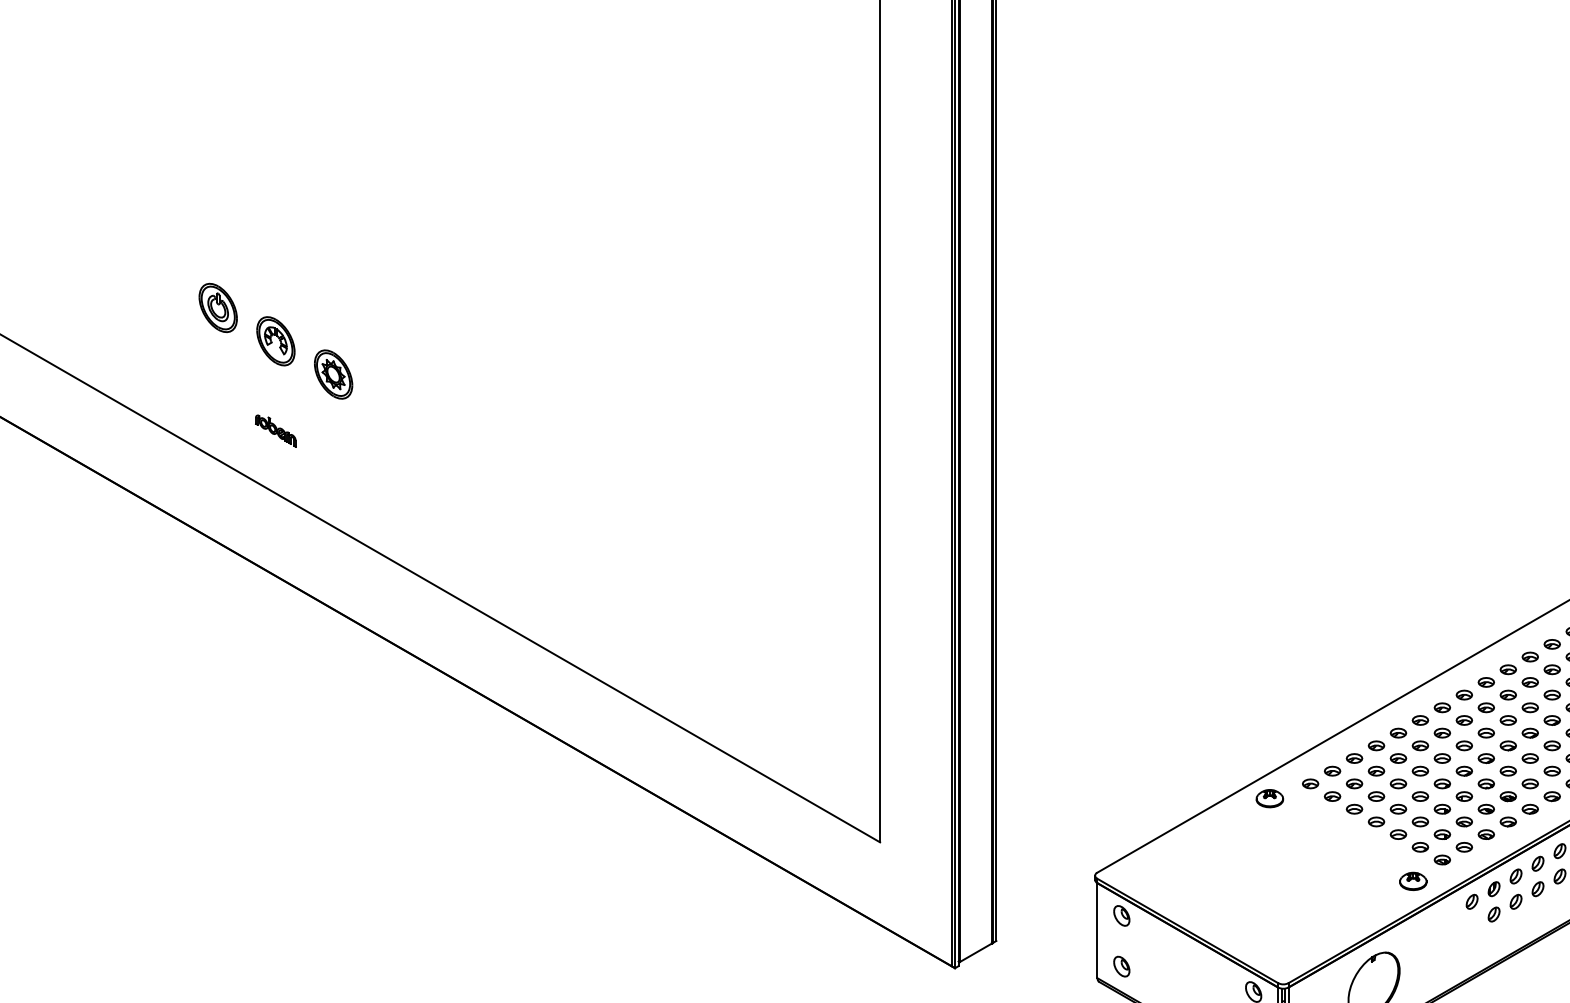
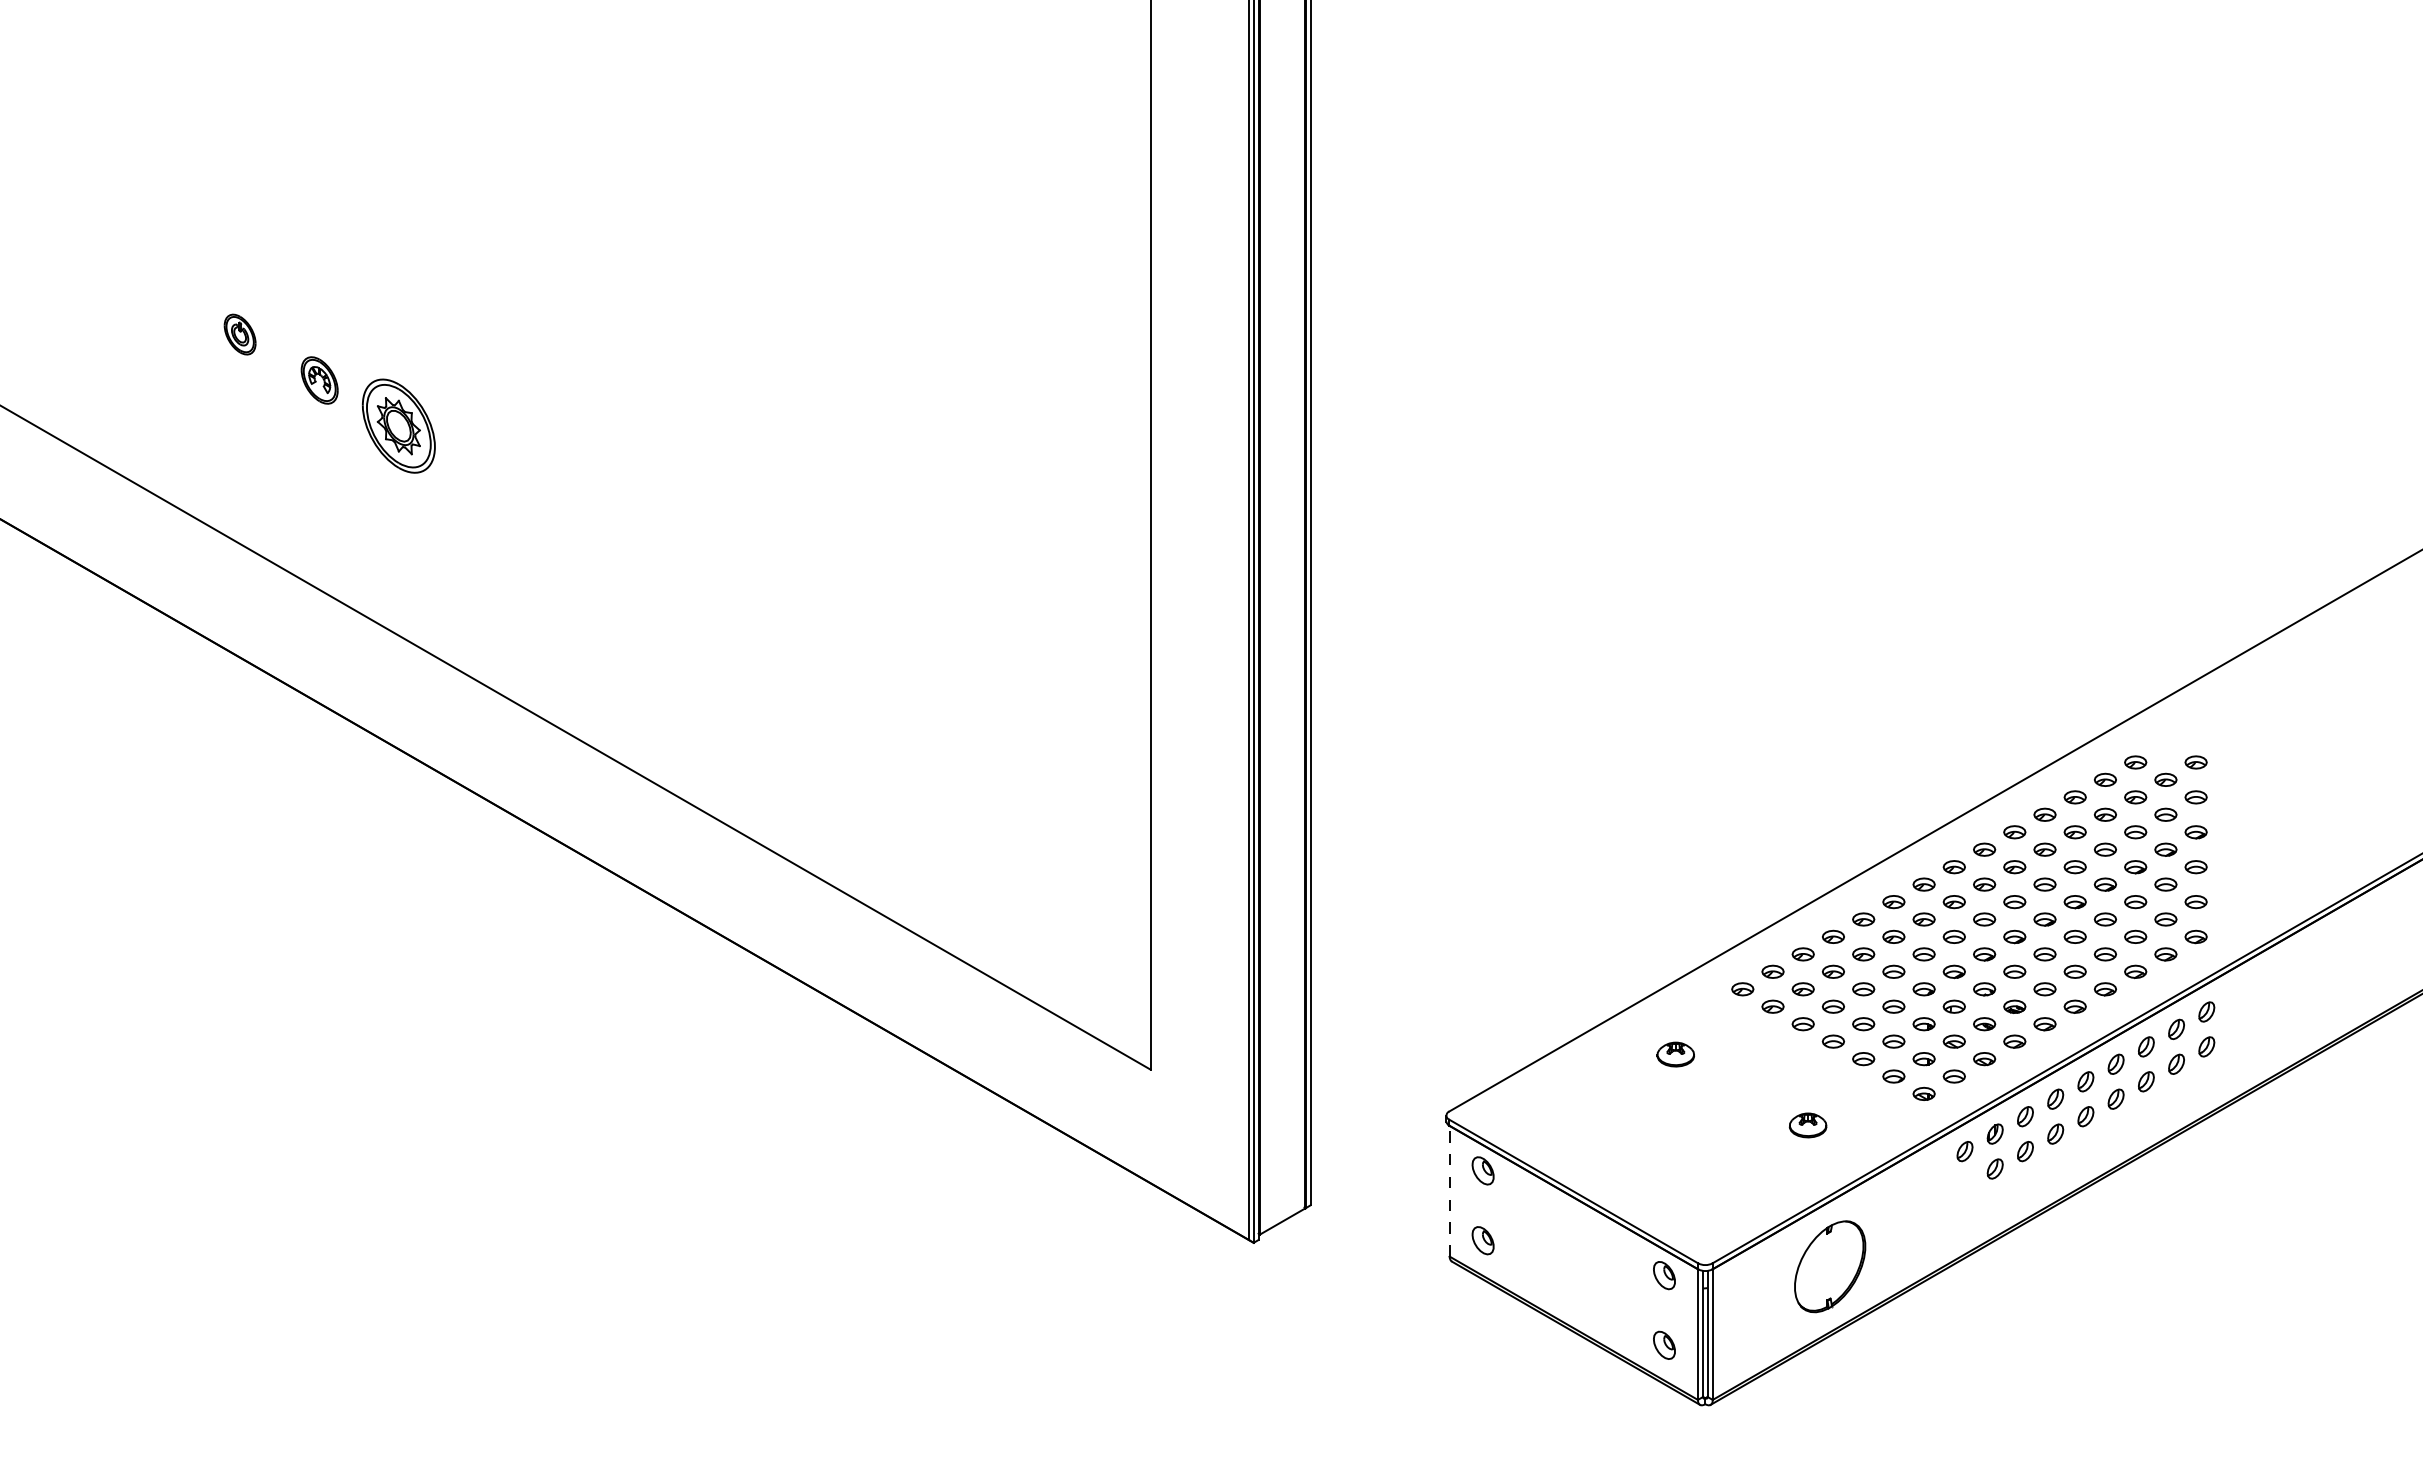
part: (217, 307) -> (239, 334), size x0.6
part: (275, 341) -> (319, 380), size x0.7
part: (333, 374) -> (398, 426), size x1.4
part: (275, 430) -> (319, 503), removed
part: (1269, 798) -> (1675, 1054), moved
part: (1412, 881) -> (1807, 1125), moved
line: (1097, 930) -> (1449, 1190), solid -> dashed

